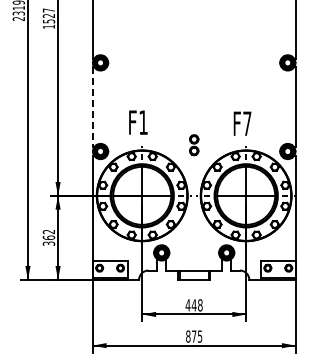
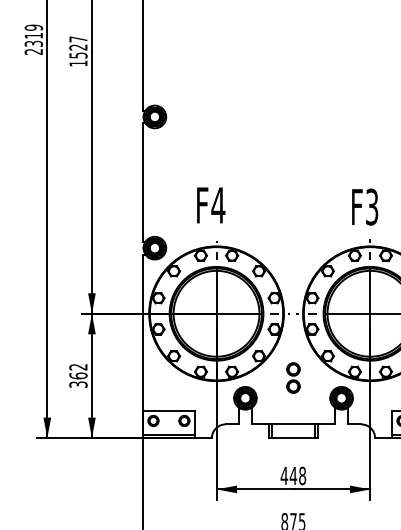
line: (92, 107) -> (142, 183), dashed -> solid
text: (143, 122) -> (218, 205), F1 -> F4
text: (247, 123) -> (372, 206), F7 -> F3
part: (194, 145) -> (293, 378), moved

